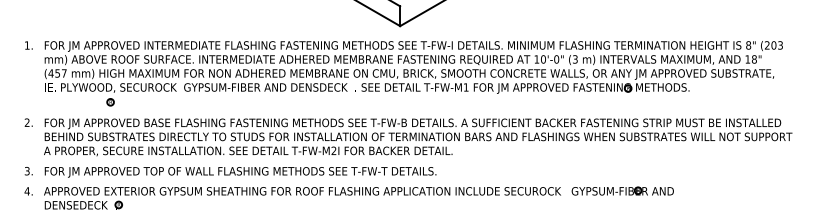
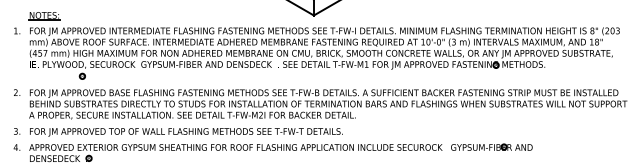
part: (63, 26) -> (44, 15), added

